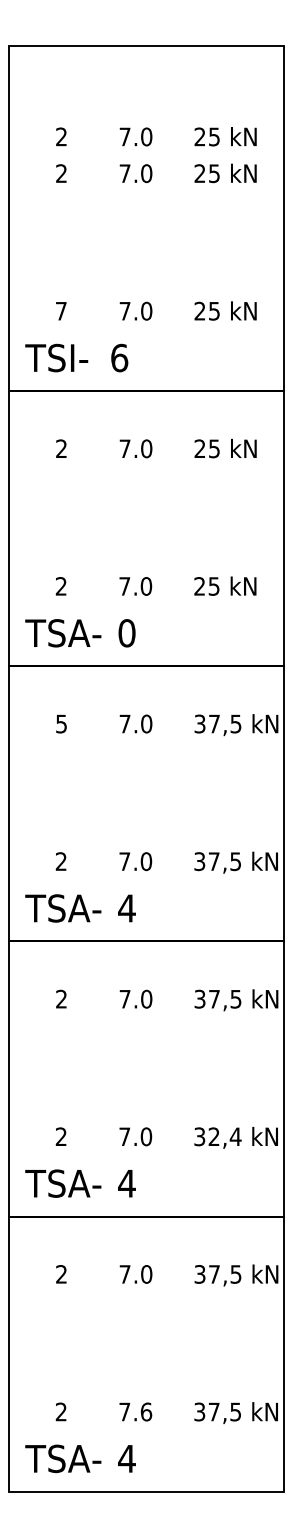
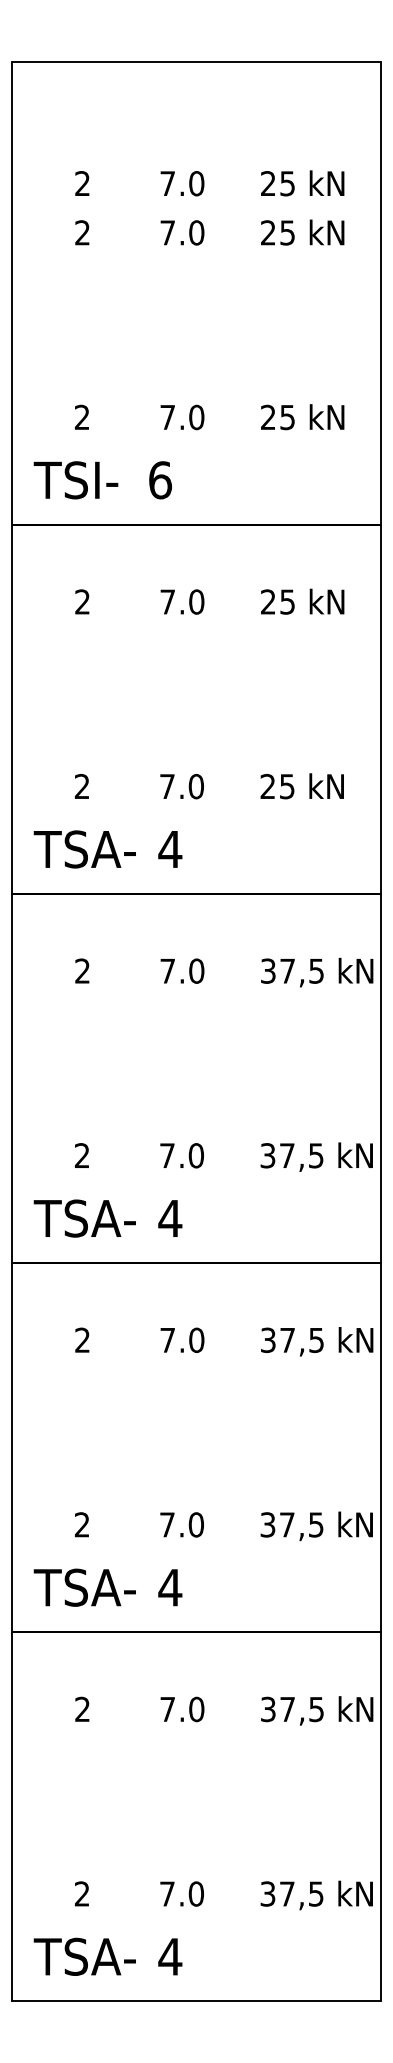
text: (60, 310) -> (81, 416), 7 -> 2
text: (127, 633) -> (170, 849), 0 -> 4
text: (61, 723) -> (82, 970), 5 -> 2
text: (225, 1136) -> (302, 1524), 32,4 -> 37,5
text: (146, 1411) -> (196, 1893), 7.6 -> 7.0

